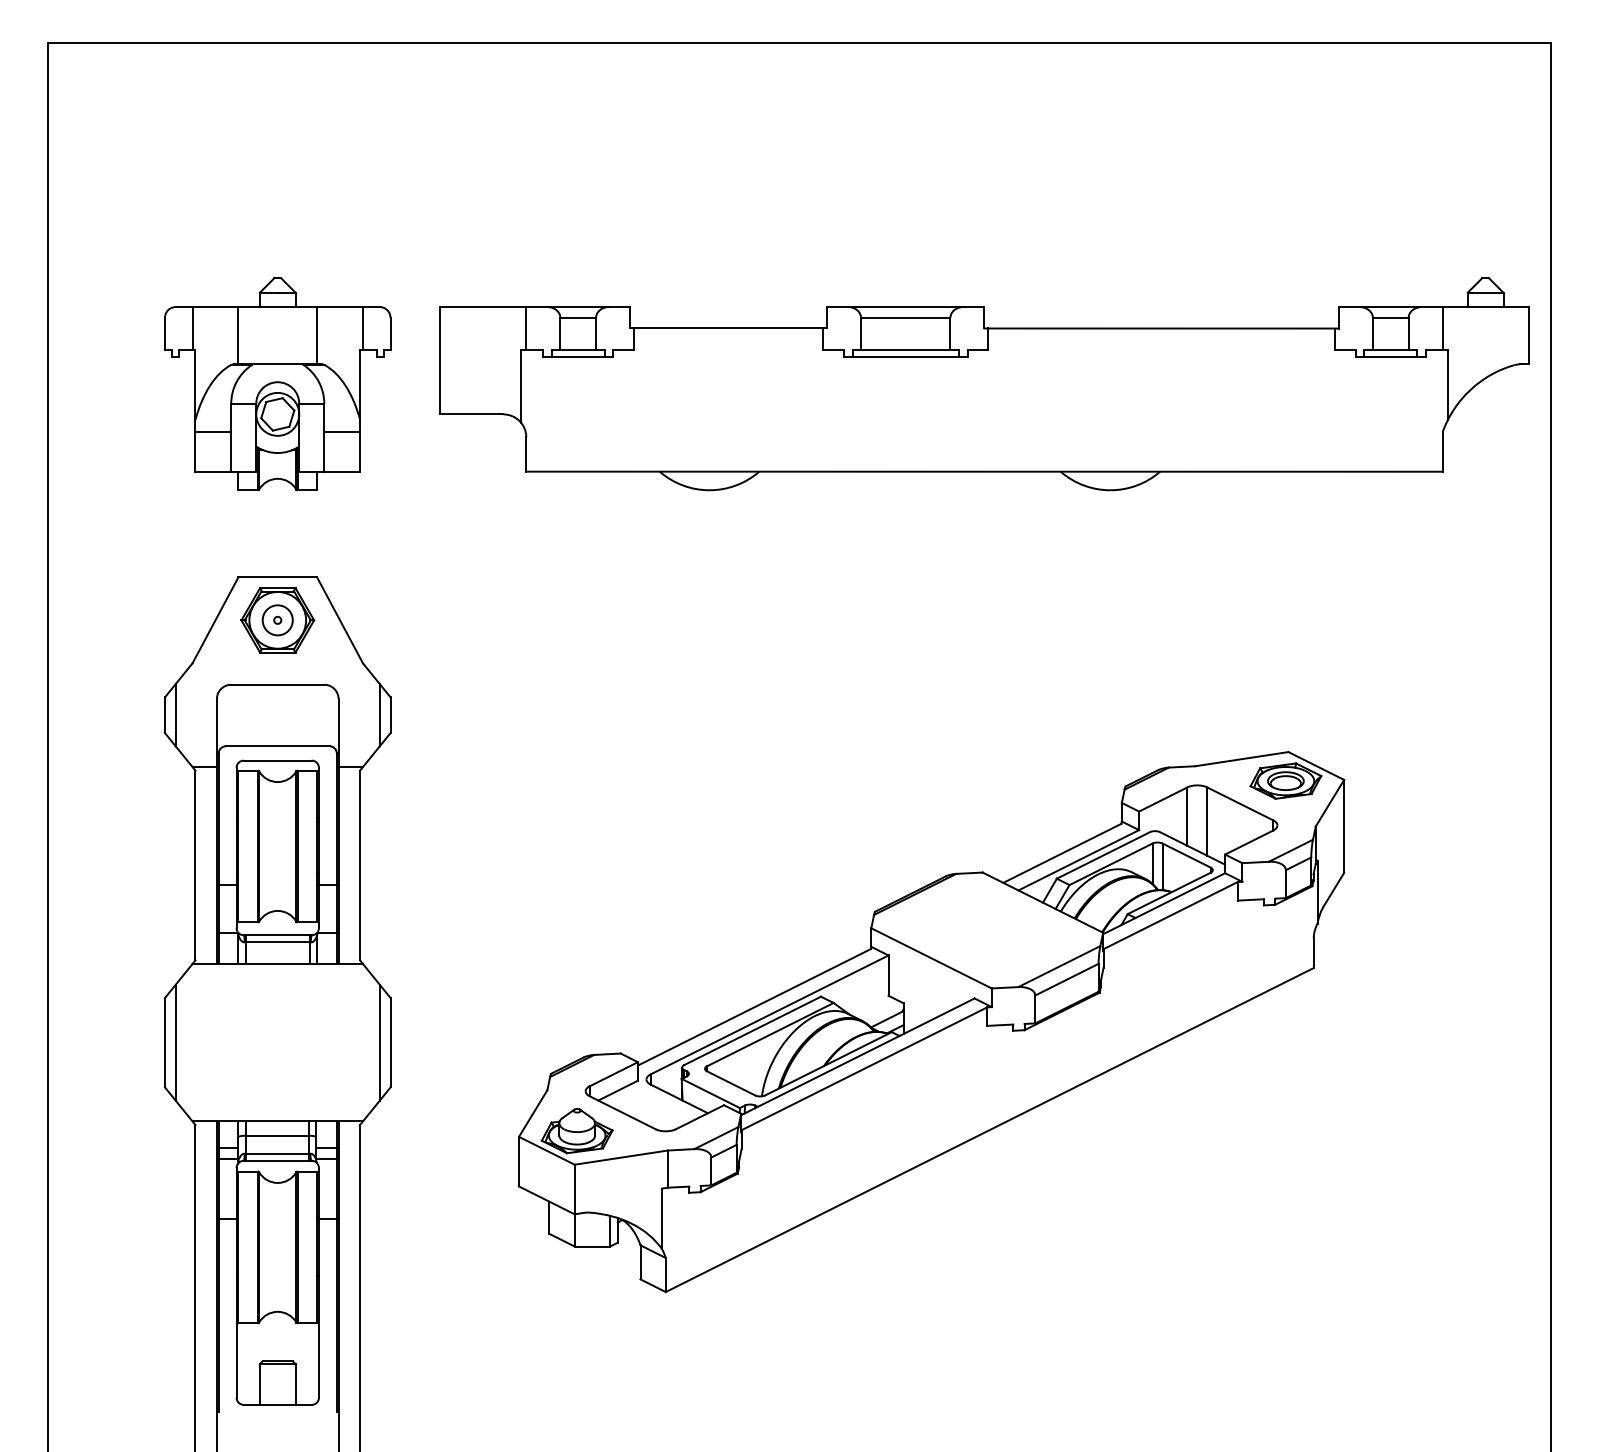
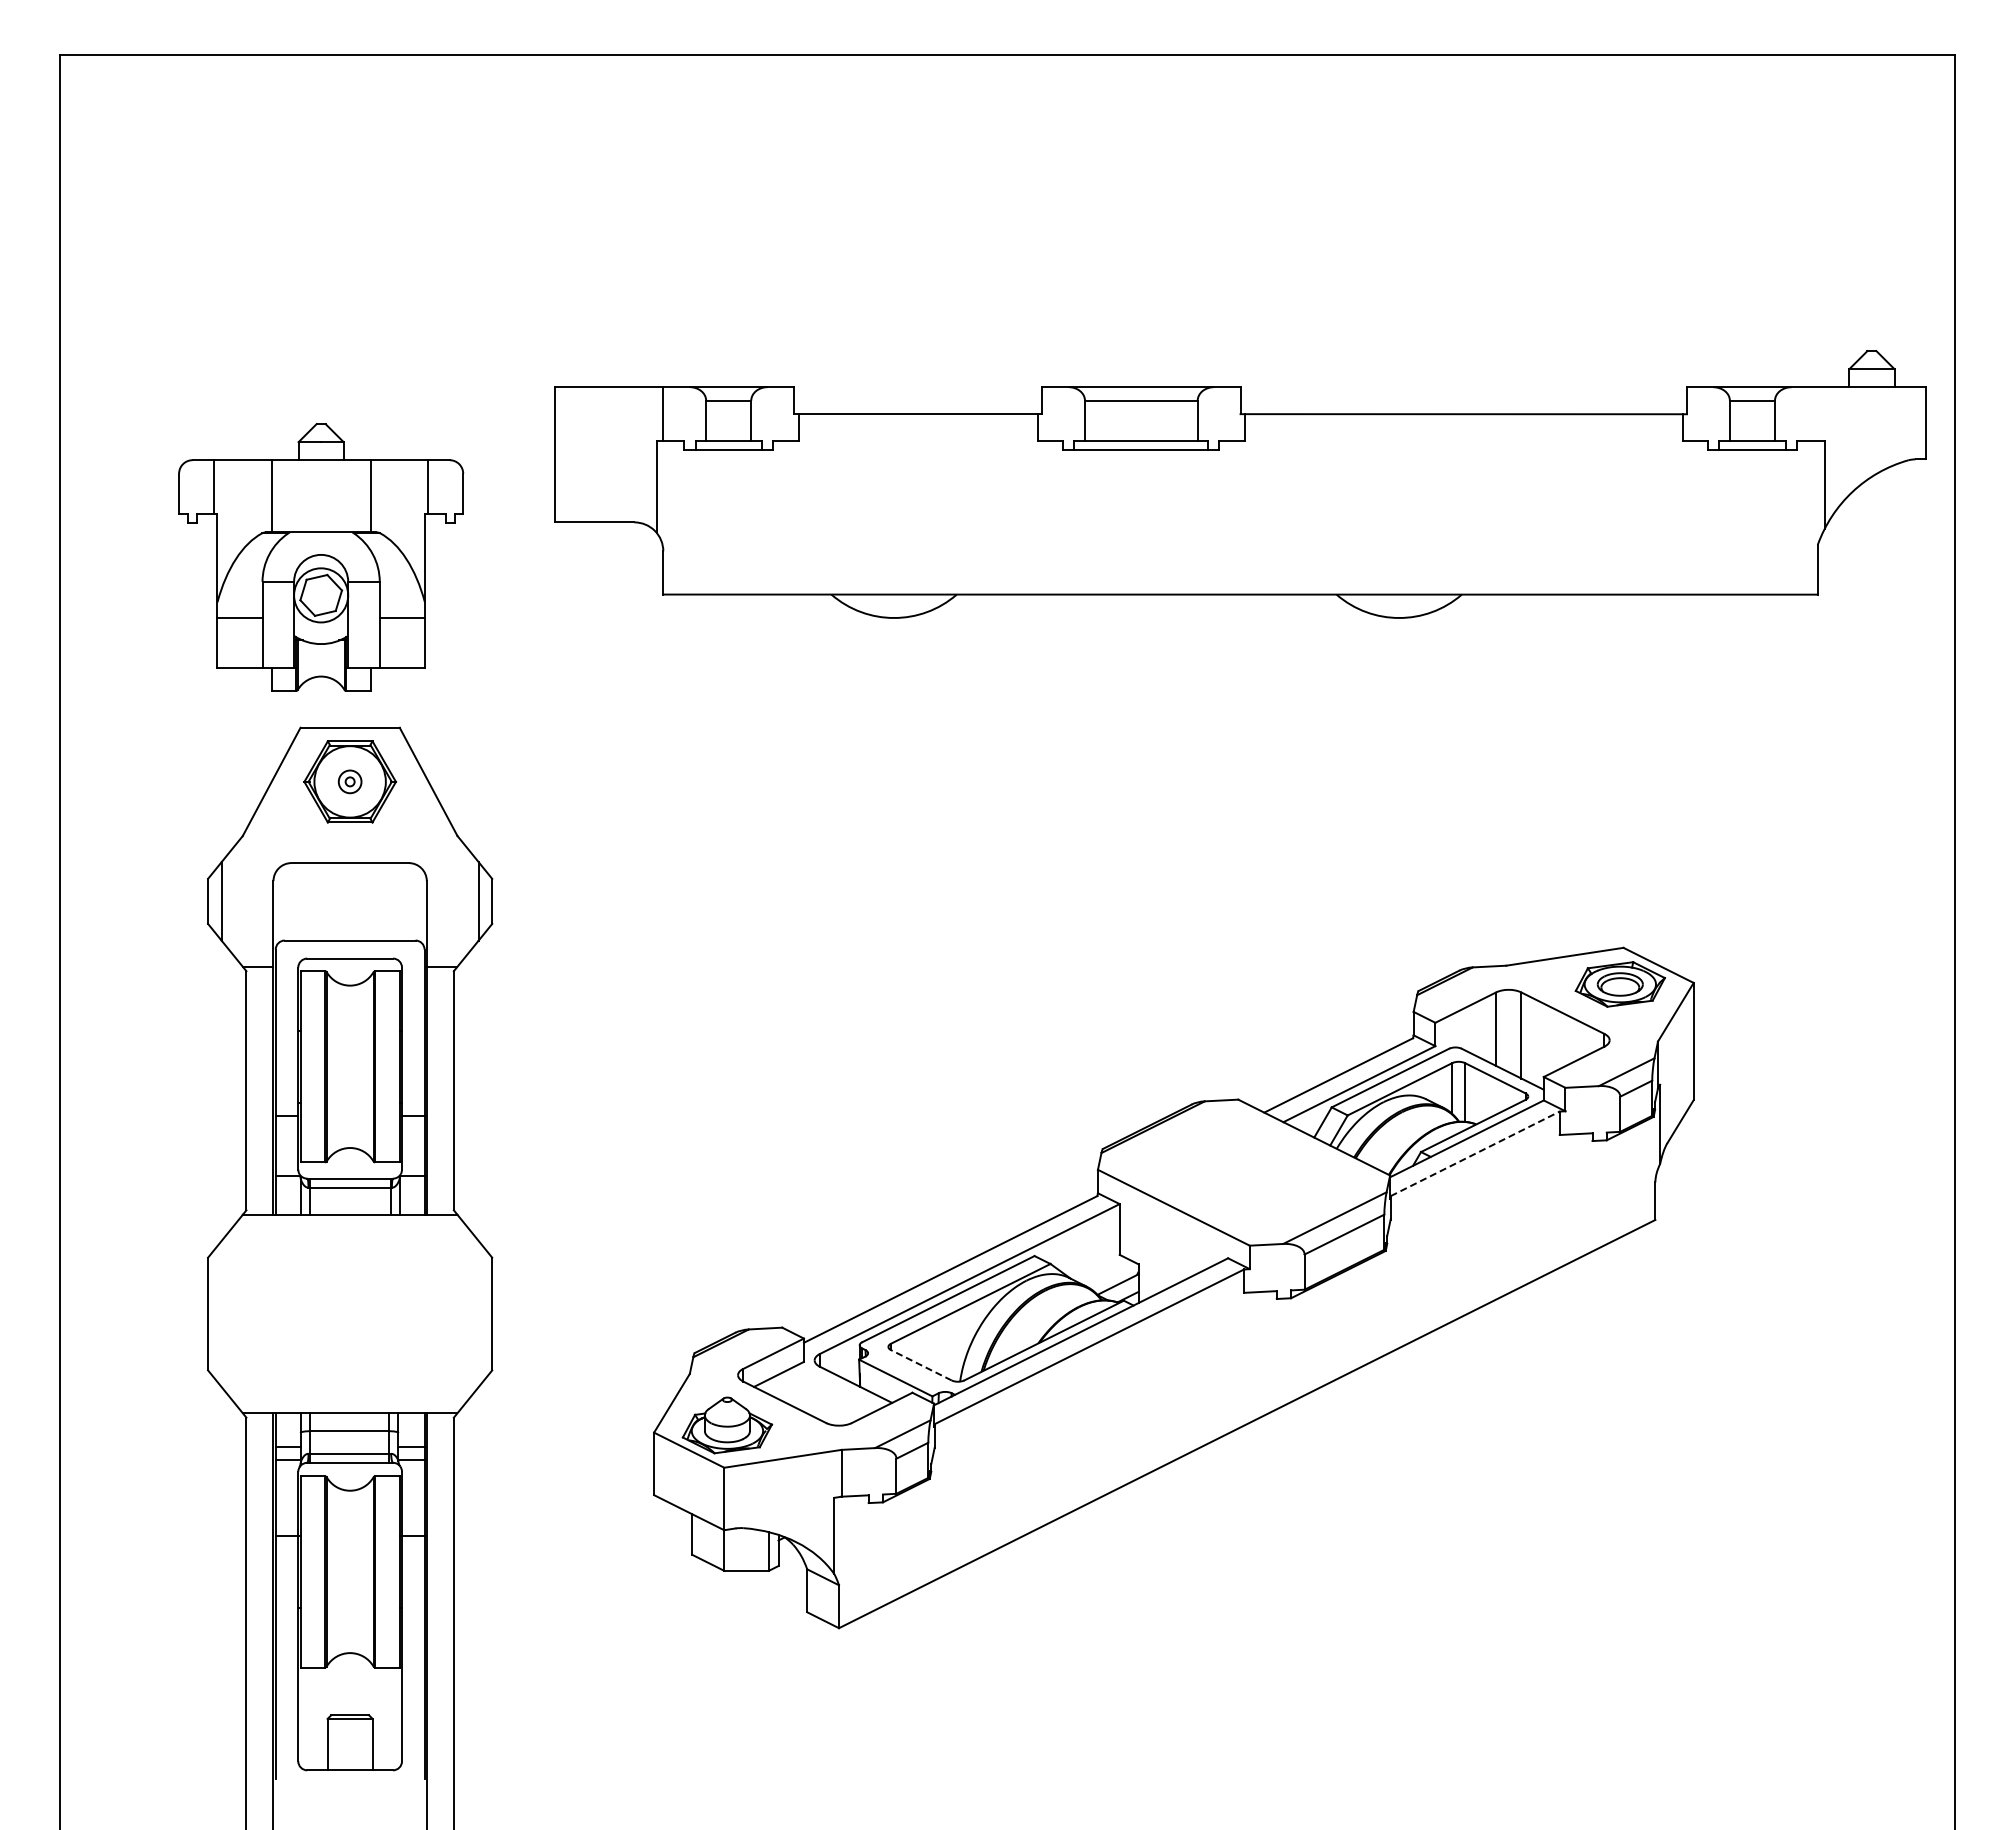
line: (1442, 328) -> (1817, 414), removed
part: (278, 384) -> (321, 557), moved
circle: (278, 620) -> (350, 781), size x0.6
line: (1170, 915) -> (1475, 1153), solid -> dashed
line: (175, 1042) -> (221, 1313), removed
line: (379, 1042) -> (478, 1313), removed
line: (731, 1083) -> (921, 1365), solid -> dashed

